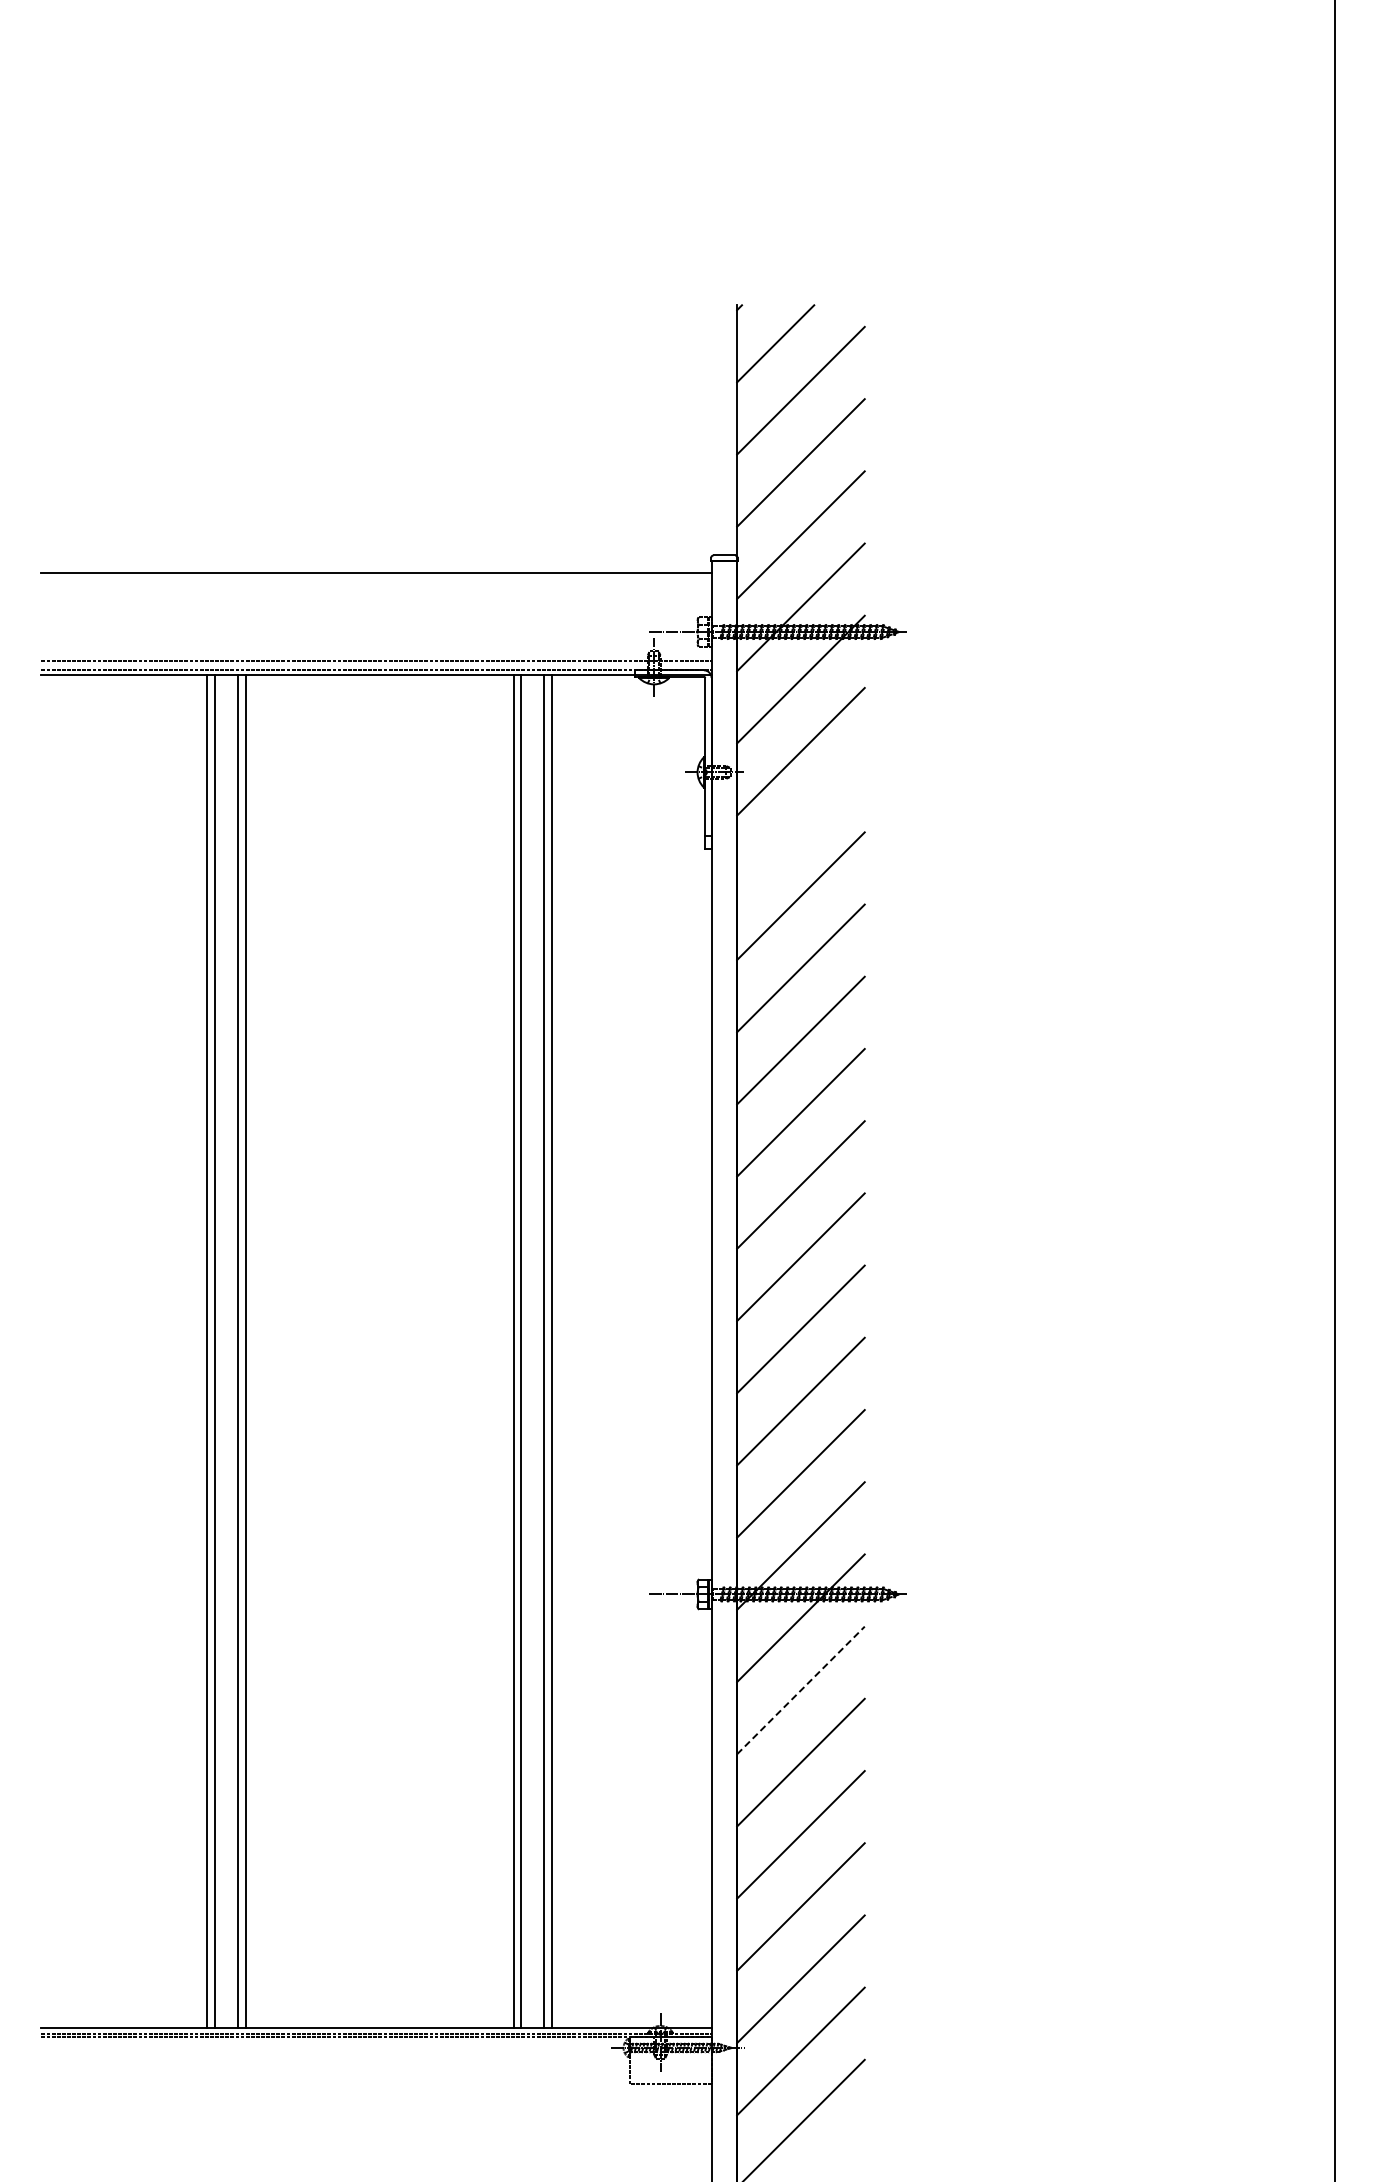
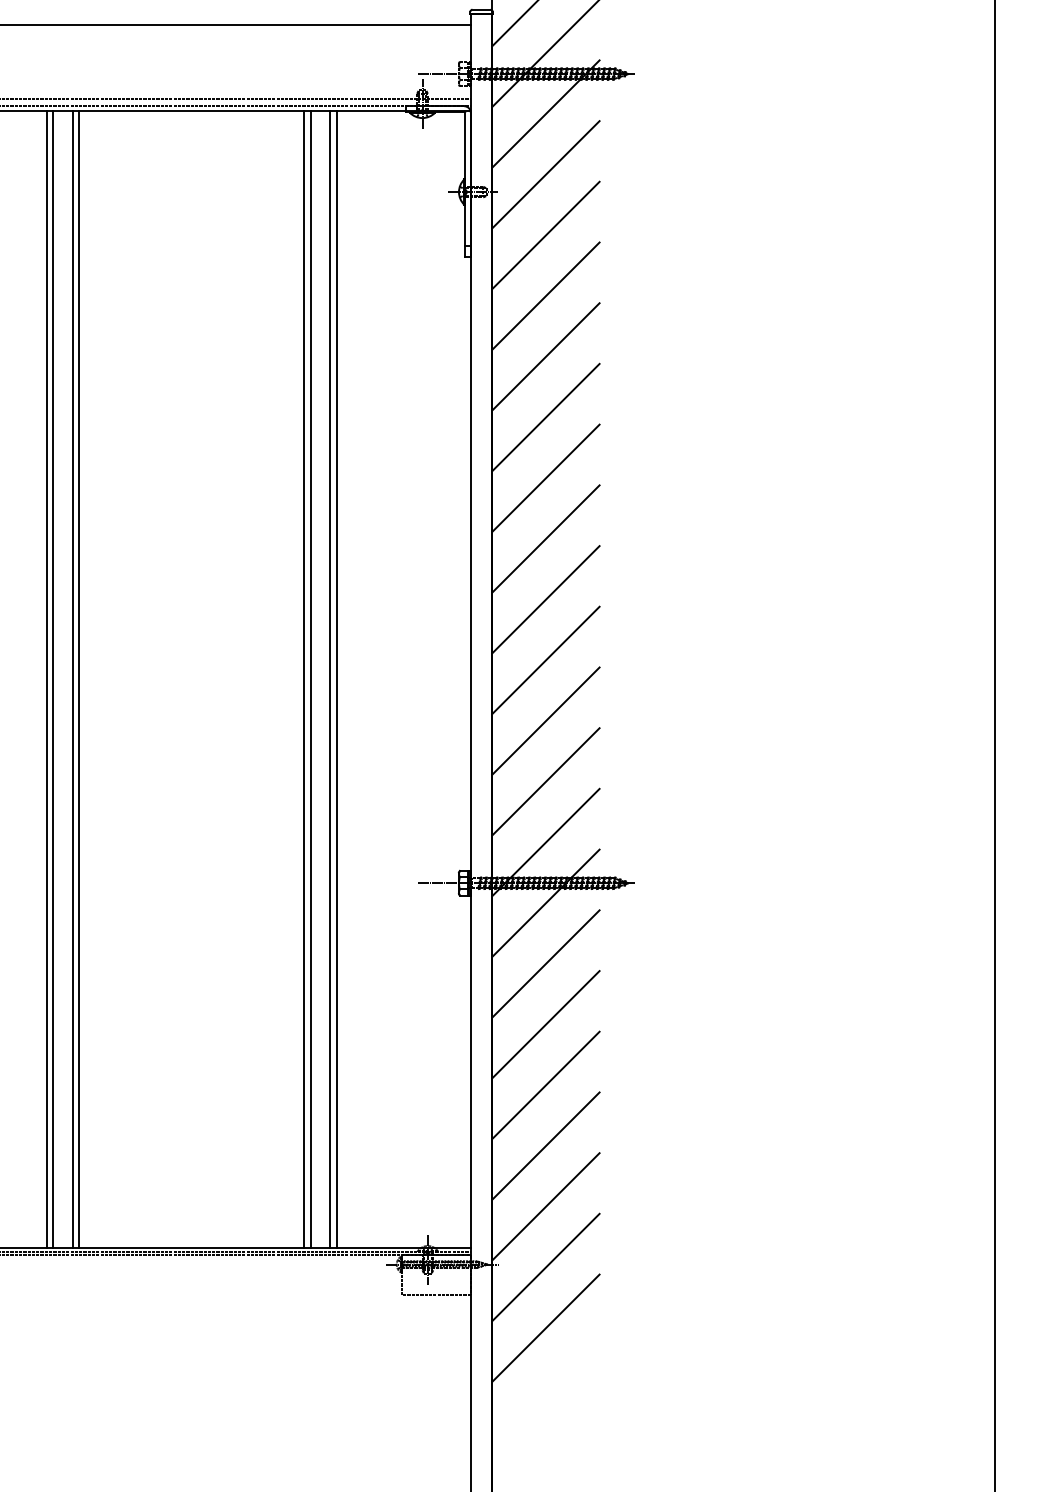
line: (800, 823) -> (545, 235), added
line: (801, 1690) -> (546, 964), dashed -> solid

